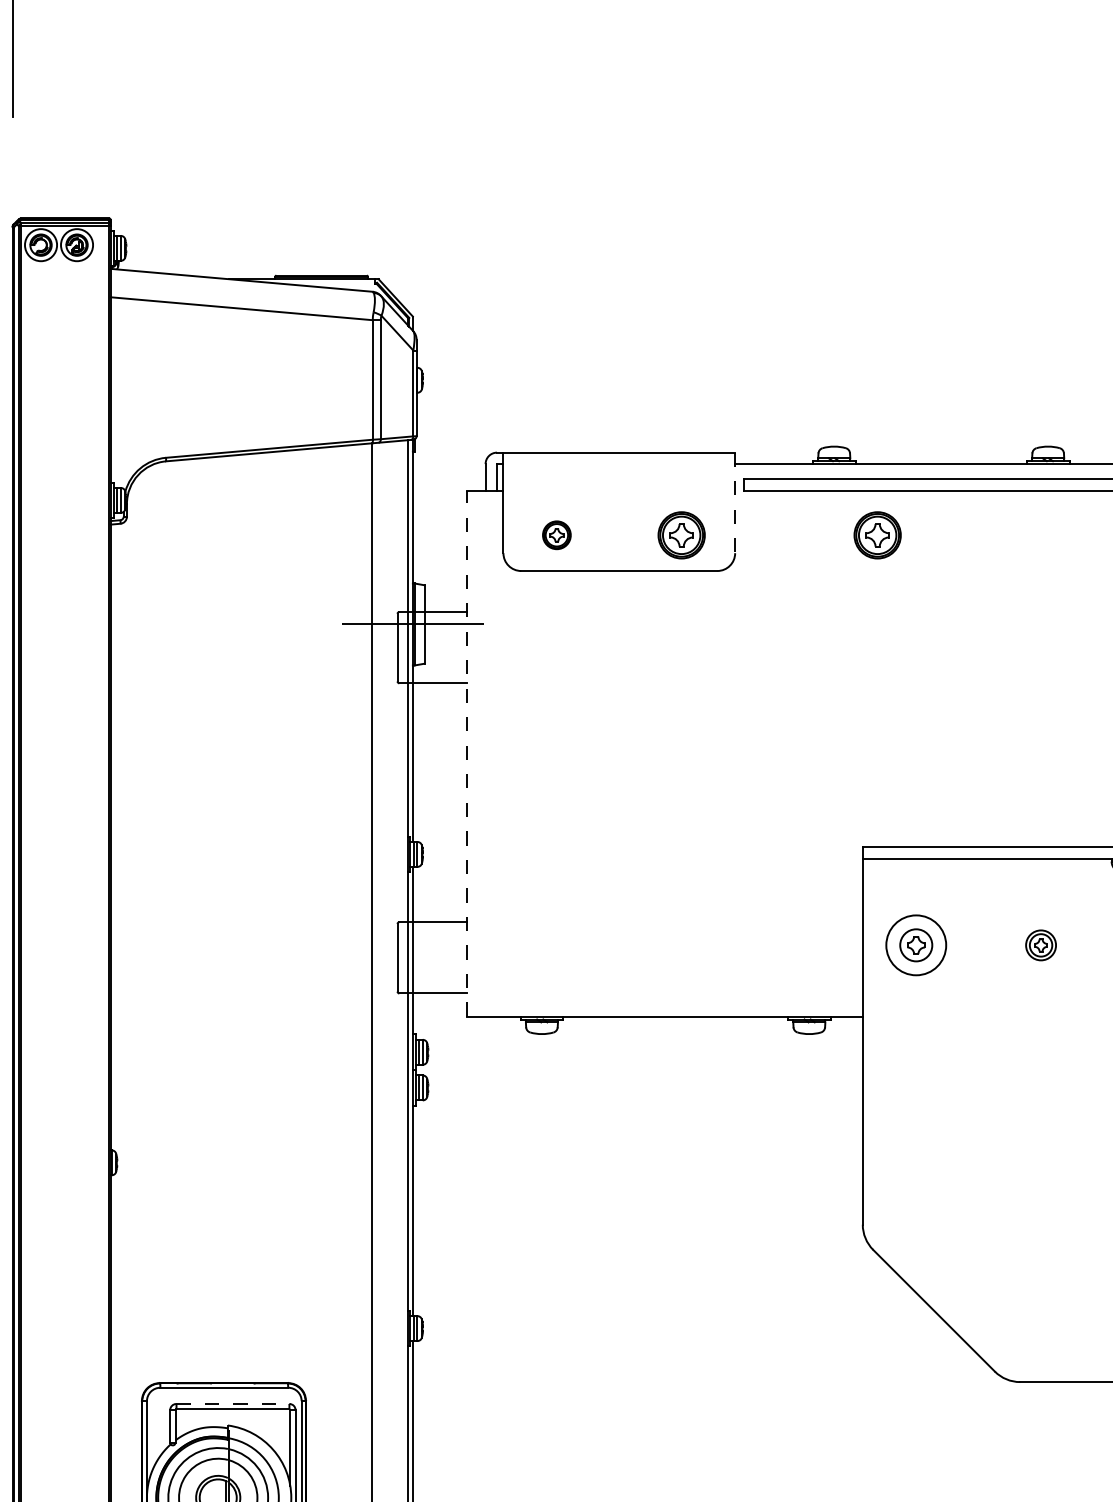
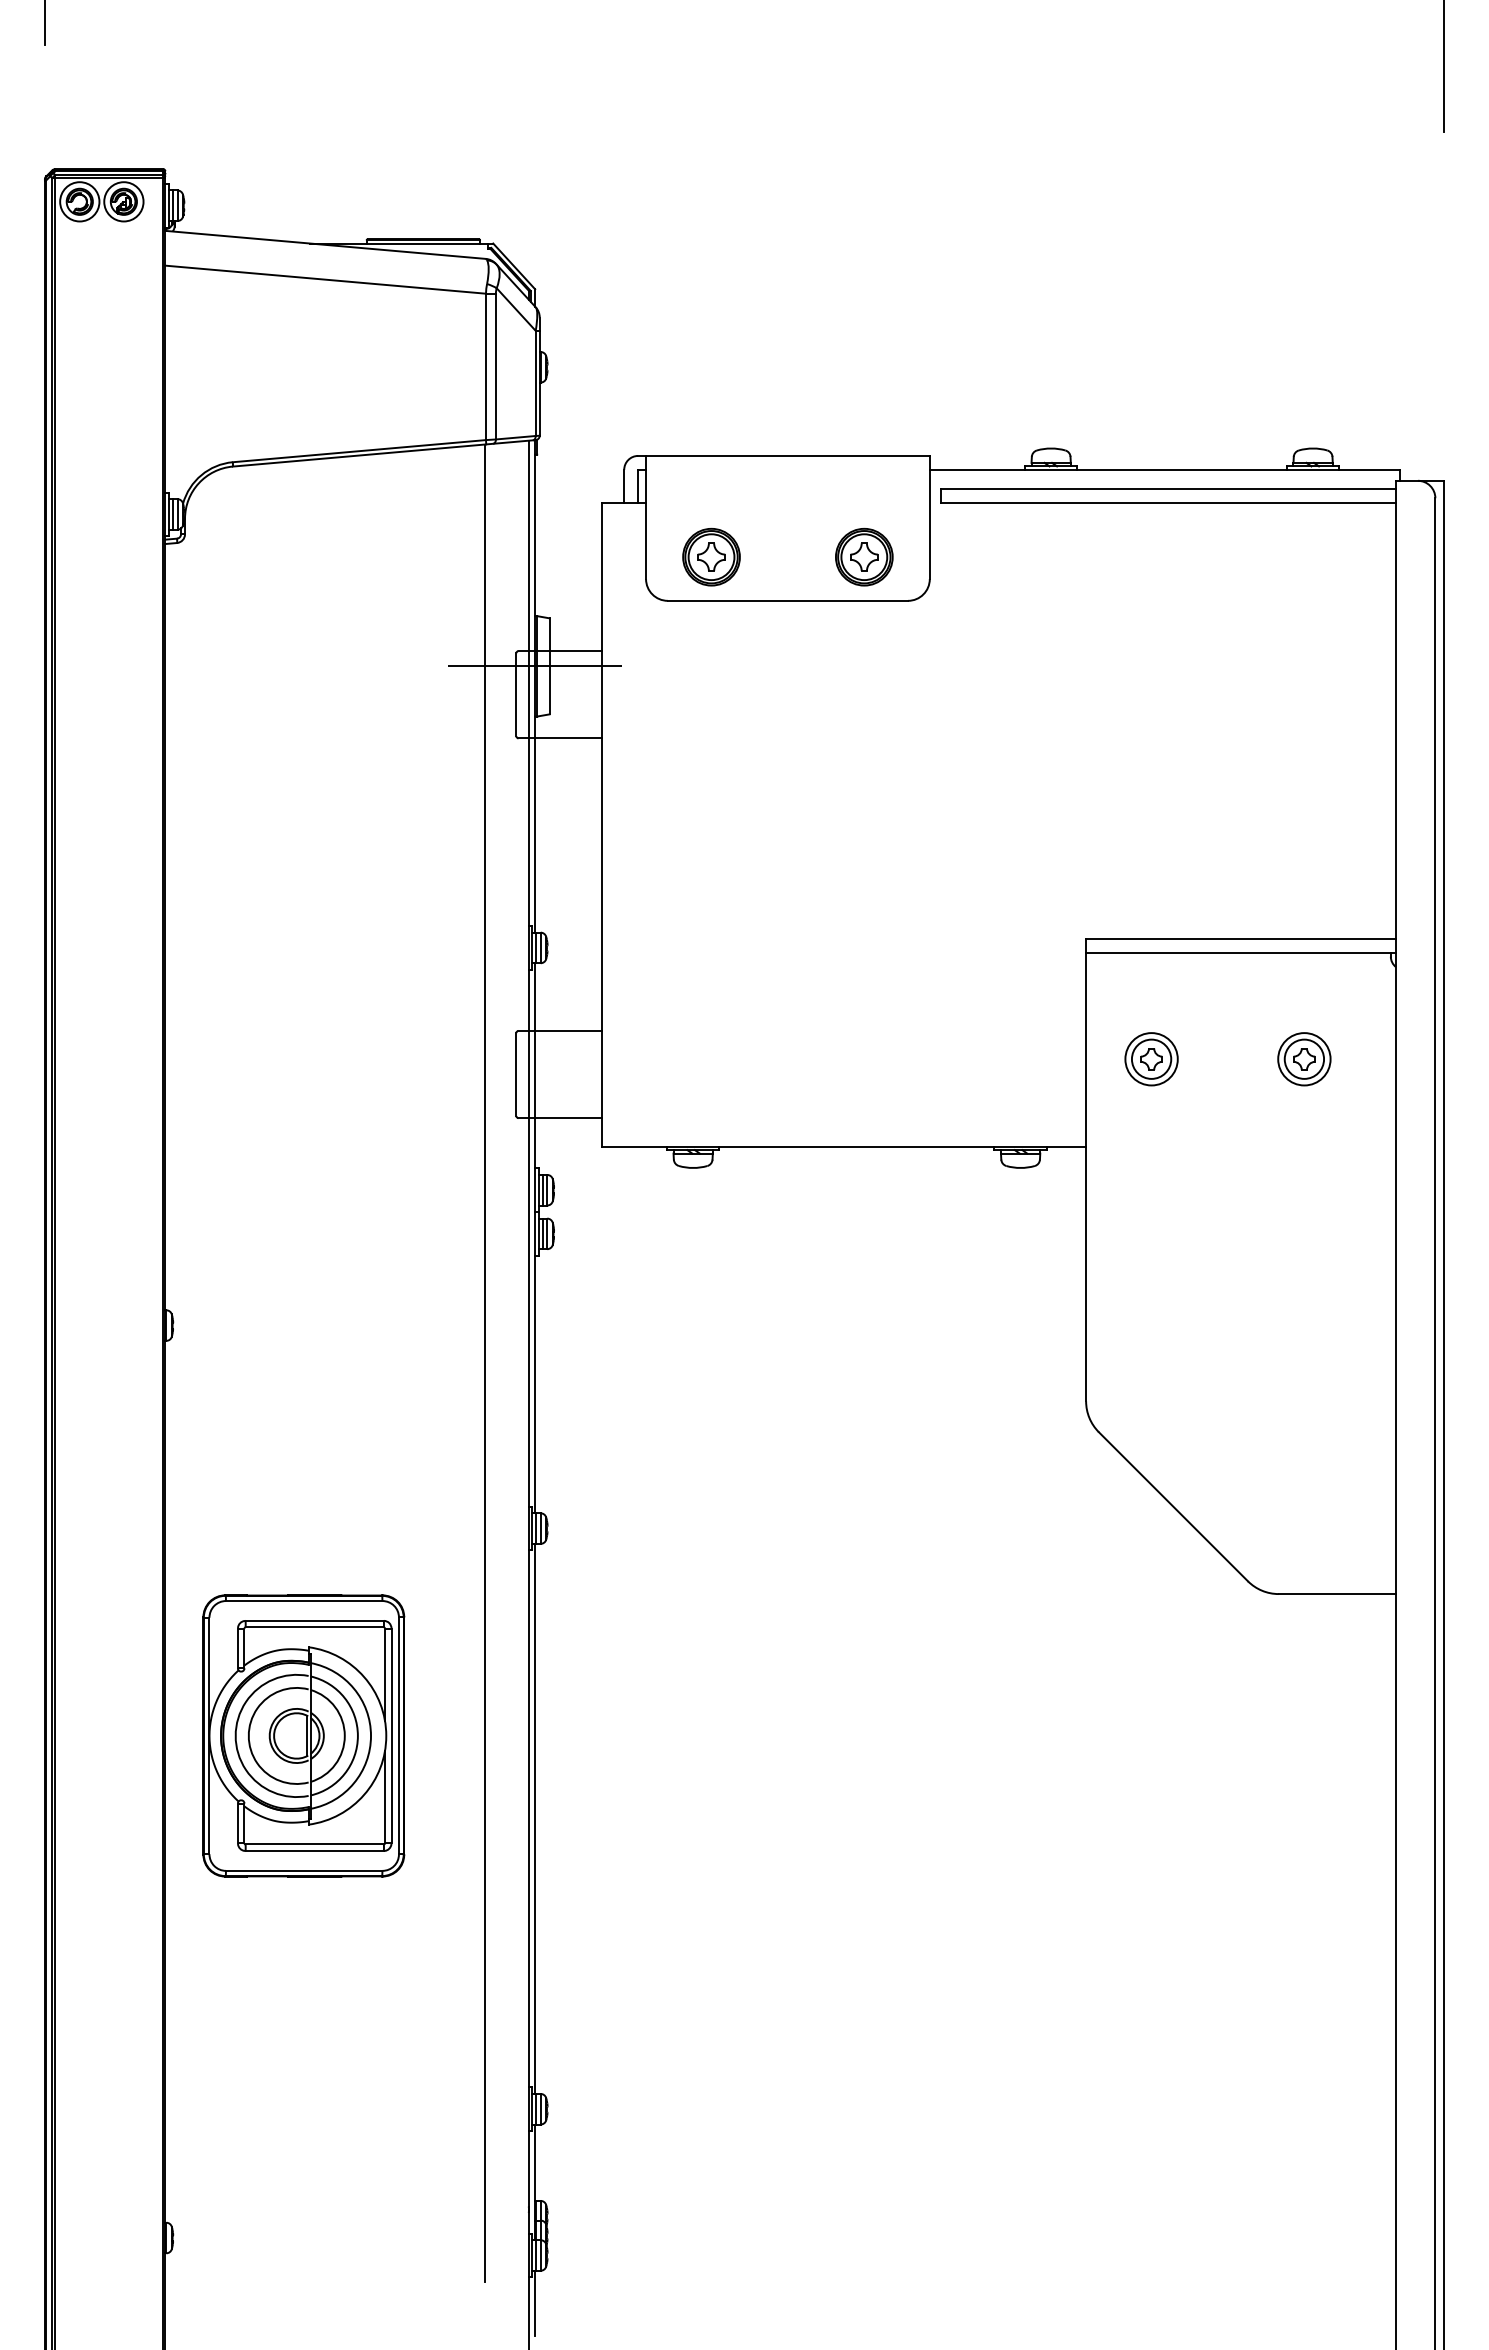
line: (734, 502) -> (929, 517), dashed -> solid
part: (556, 534) -> (711, 556), size x1.67
part: (877, 534) -> (1104, 556), removed
line: (467, 753) -> (601, 824), dashed -> solid
circle: (916, 945) -> (1151, 1059), size x0.71
part: (1041, 945) -> (1304, 1059), size x1.43
line: (233, 1403) -> (315, 1620), dashed -> solid

